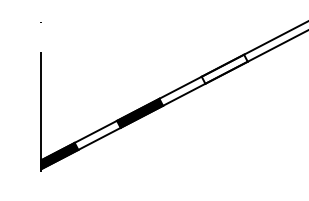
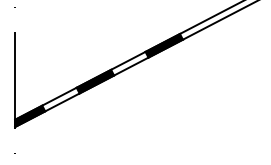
fill: (223, 68) -> (163, 45), added

